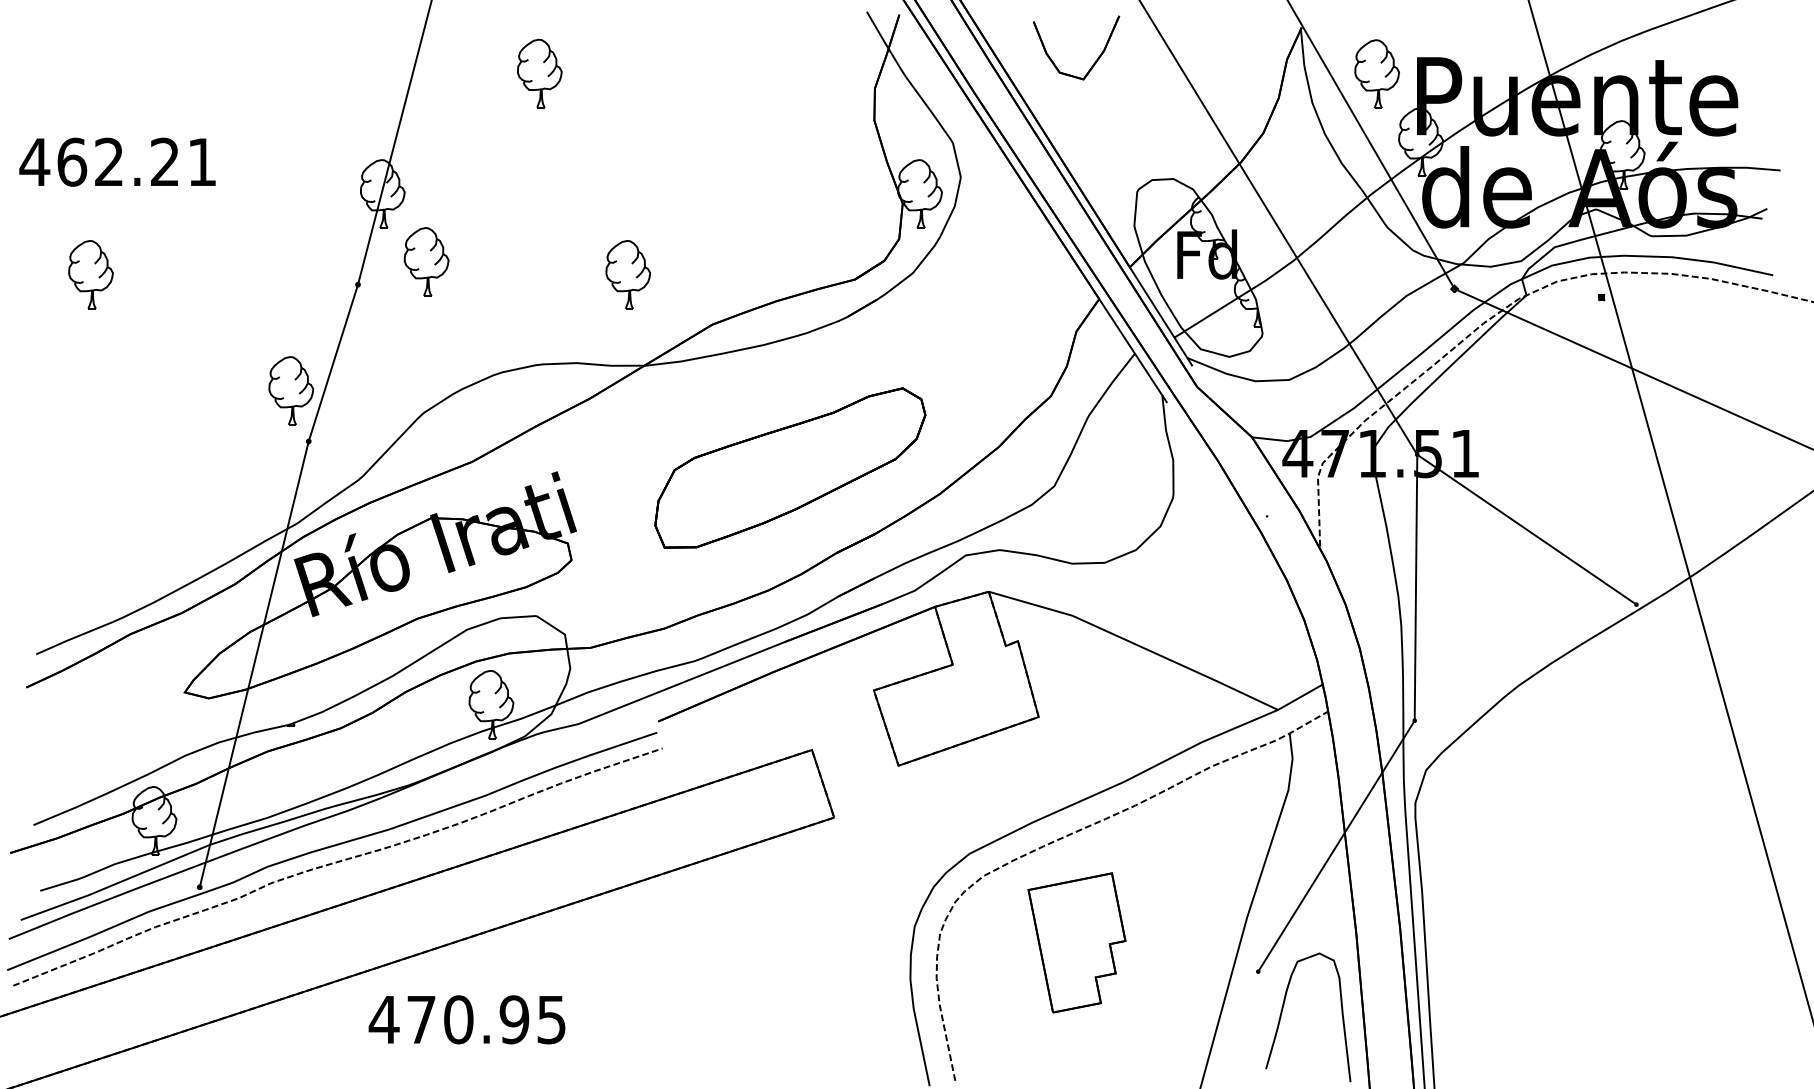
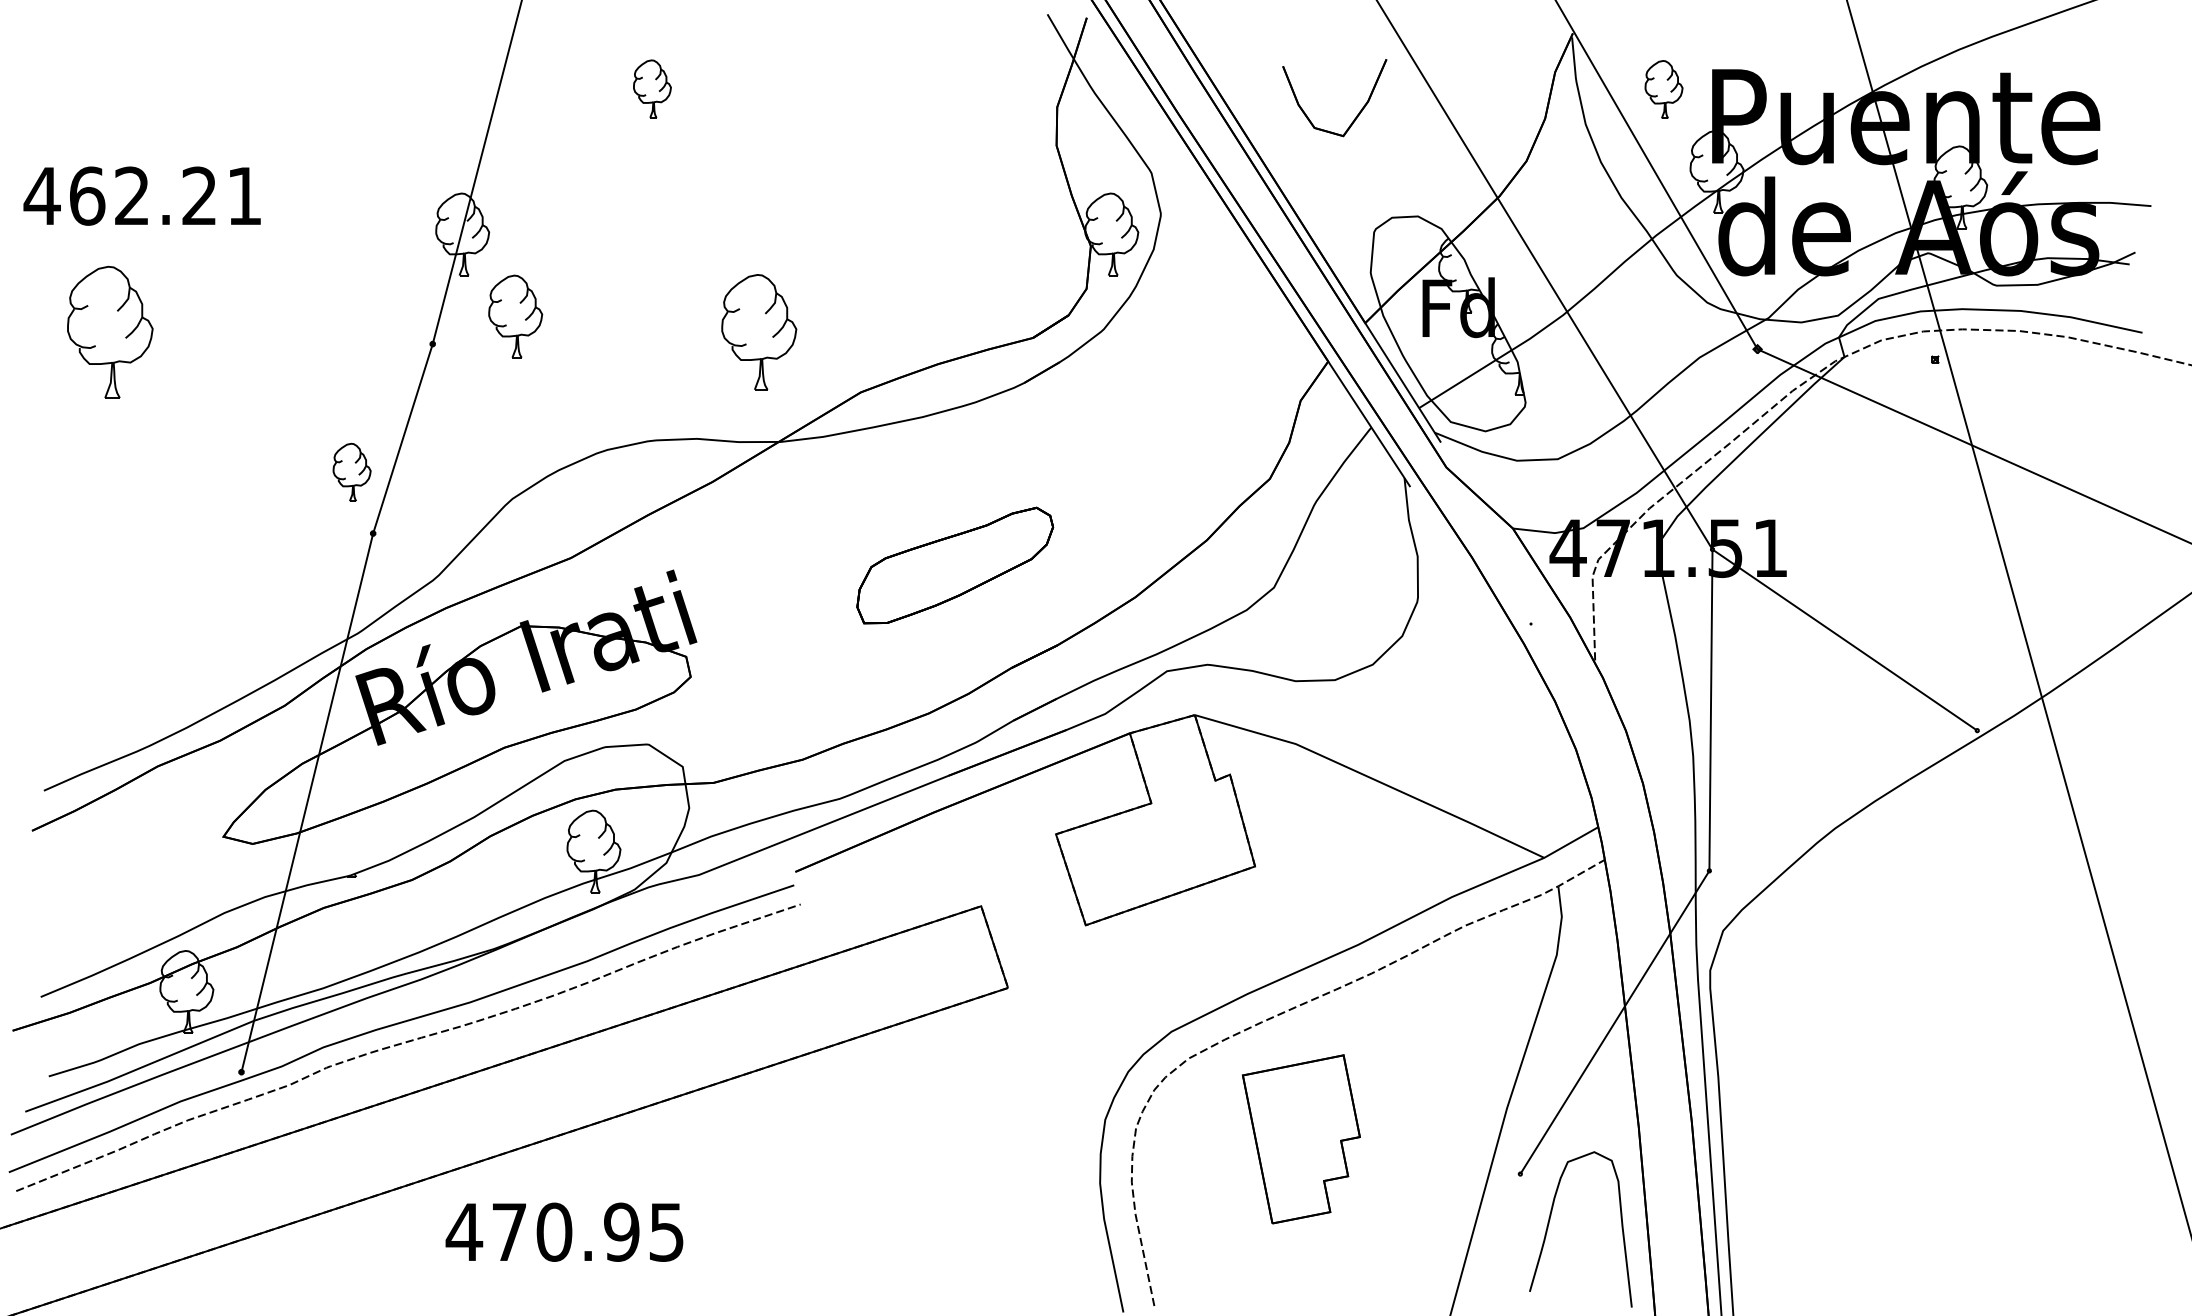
part: (1094, 62) -> (1356, 115), moved
part: (539, 73) -> (652, 88), size x0.7
part: (1376, 73) -> (1663, 89), size x0.7
part: (90, 274) -> (109, 331), size x1.6
part: (628, 274) -> (759, 331), size x1.4
part: (290, 390) -> (351, 472), size x0.7
part: (790, 467) -> (955, 565), size x0.6

